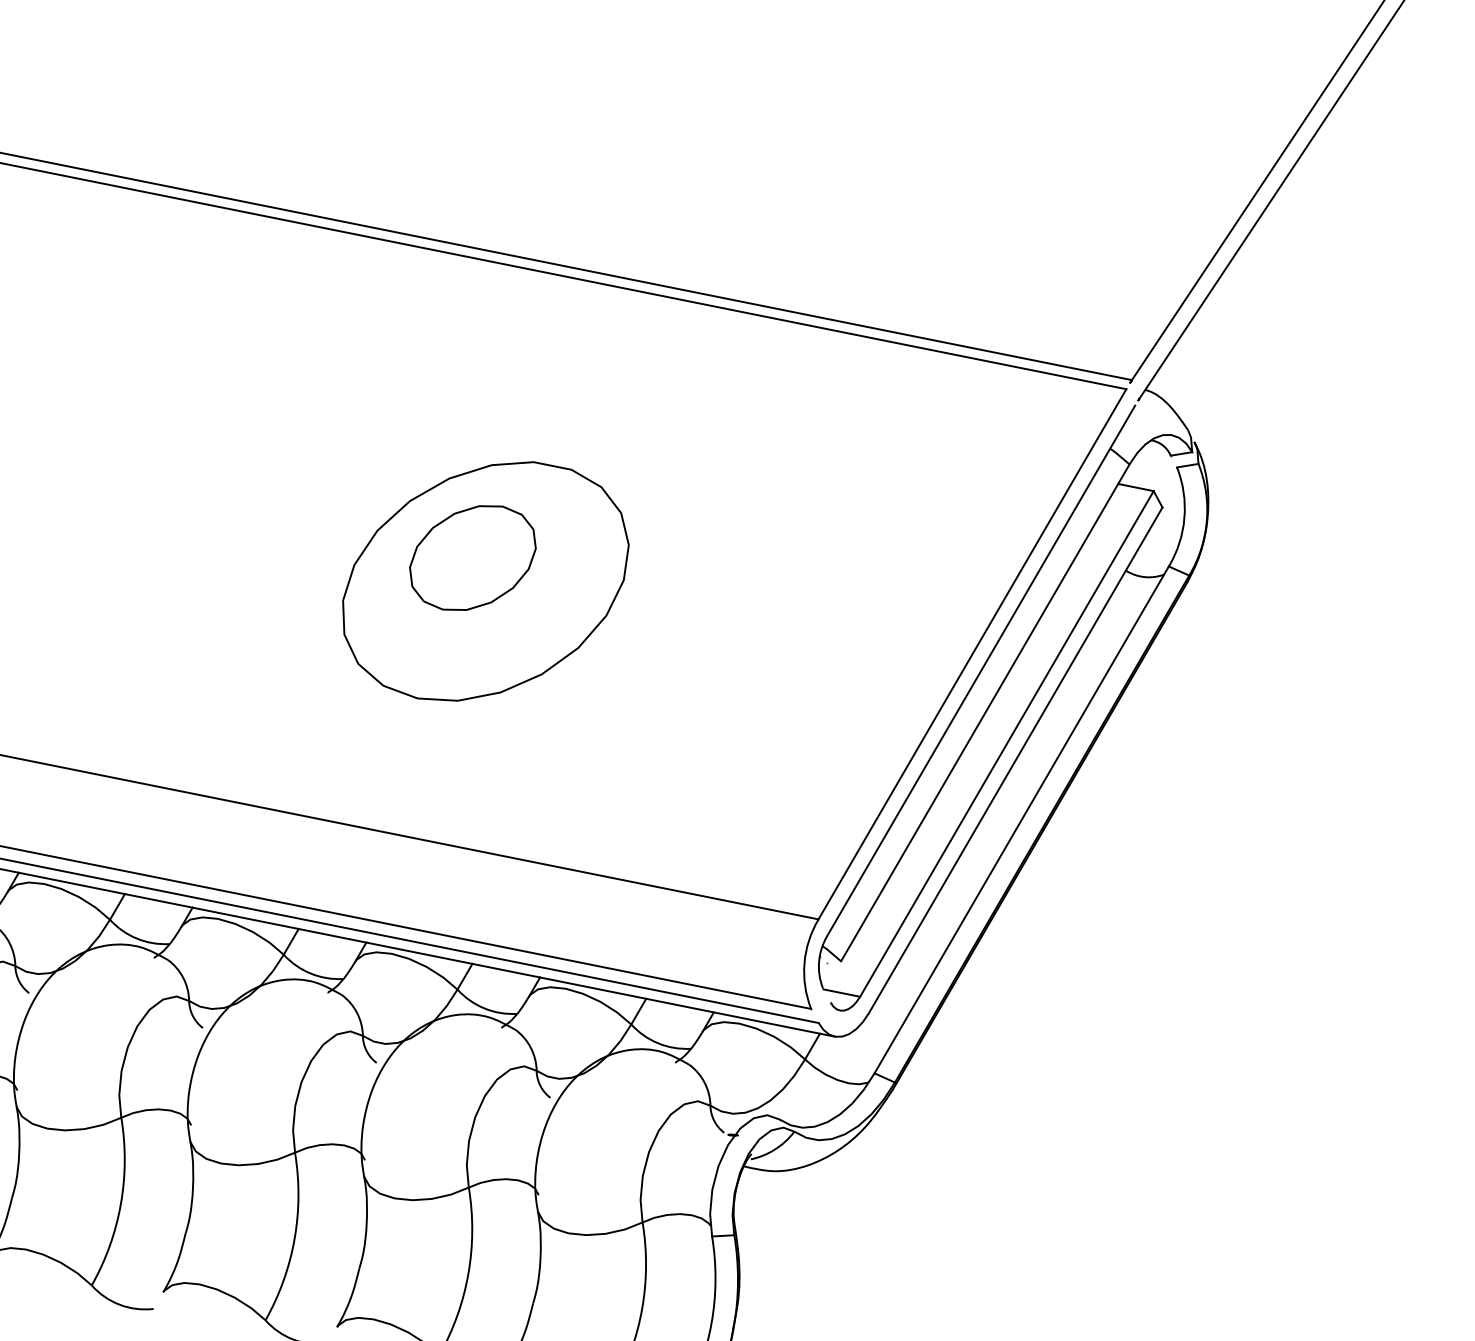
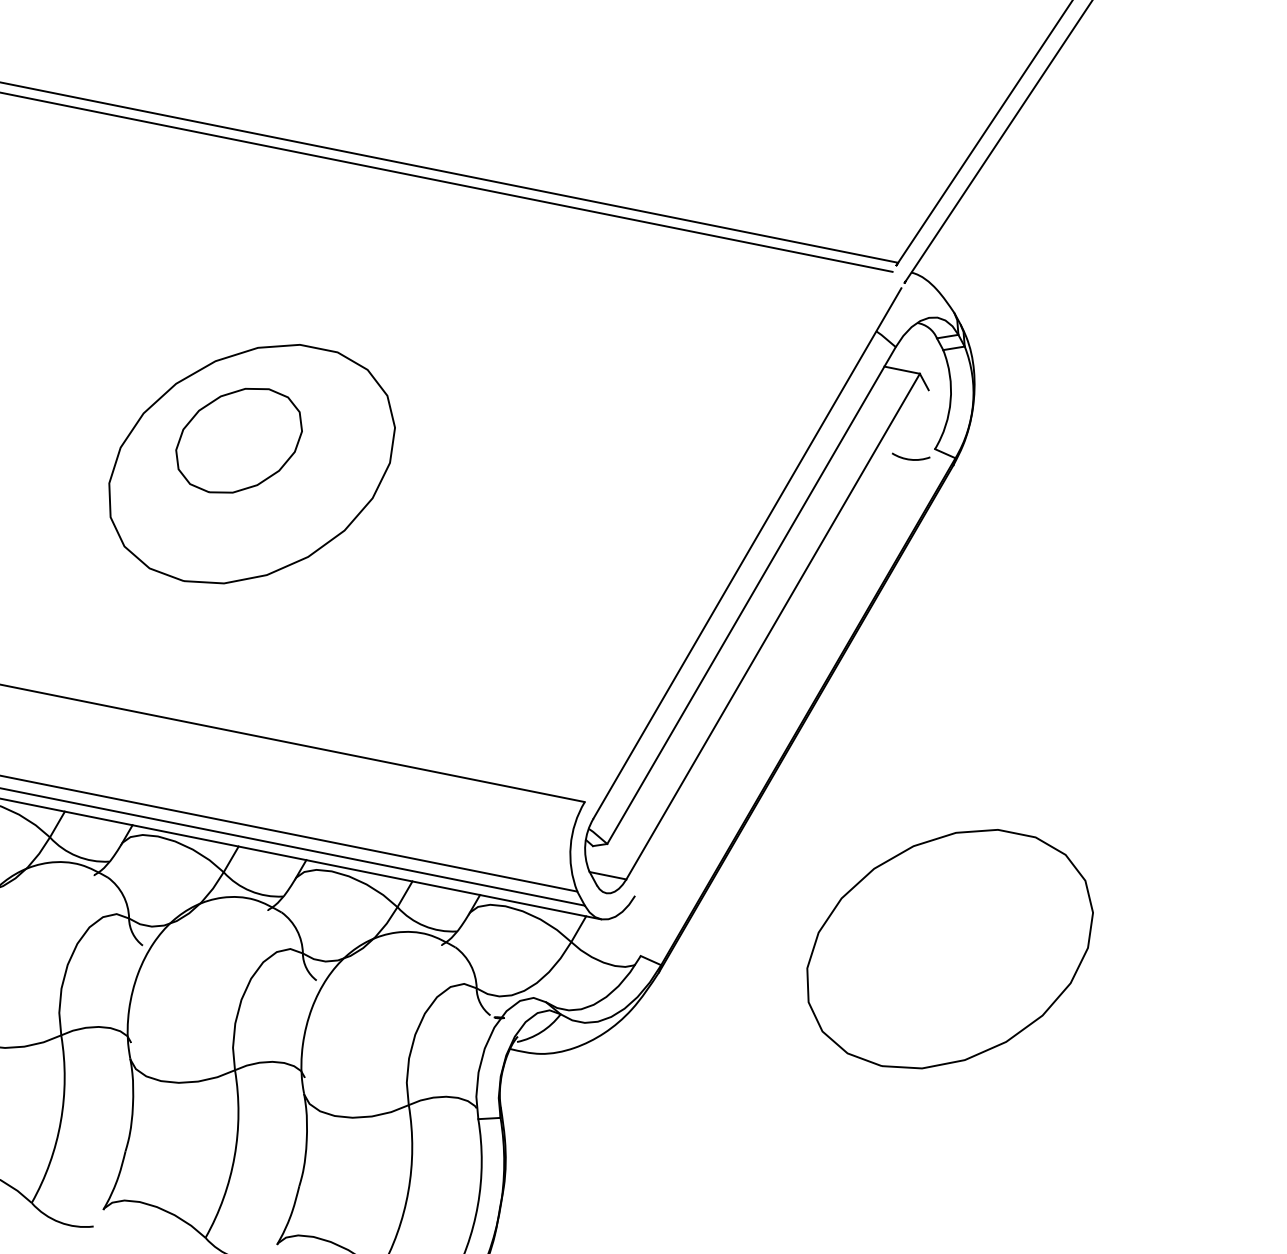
line: (972, 654) -> (738, 537), removed
line: (1015, 760) -> (781, 643), removed
line: (1021, 819) -> (787, 702), removed
part: (1183, 1066) -> (949, 949), added

